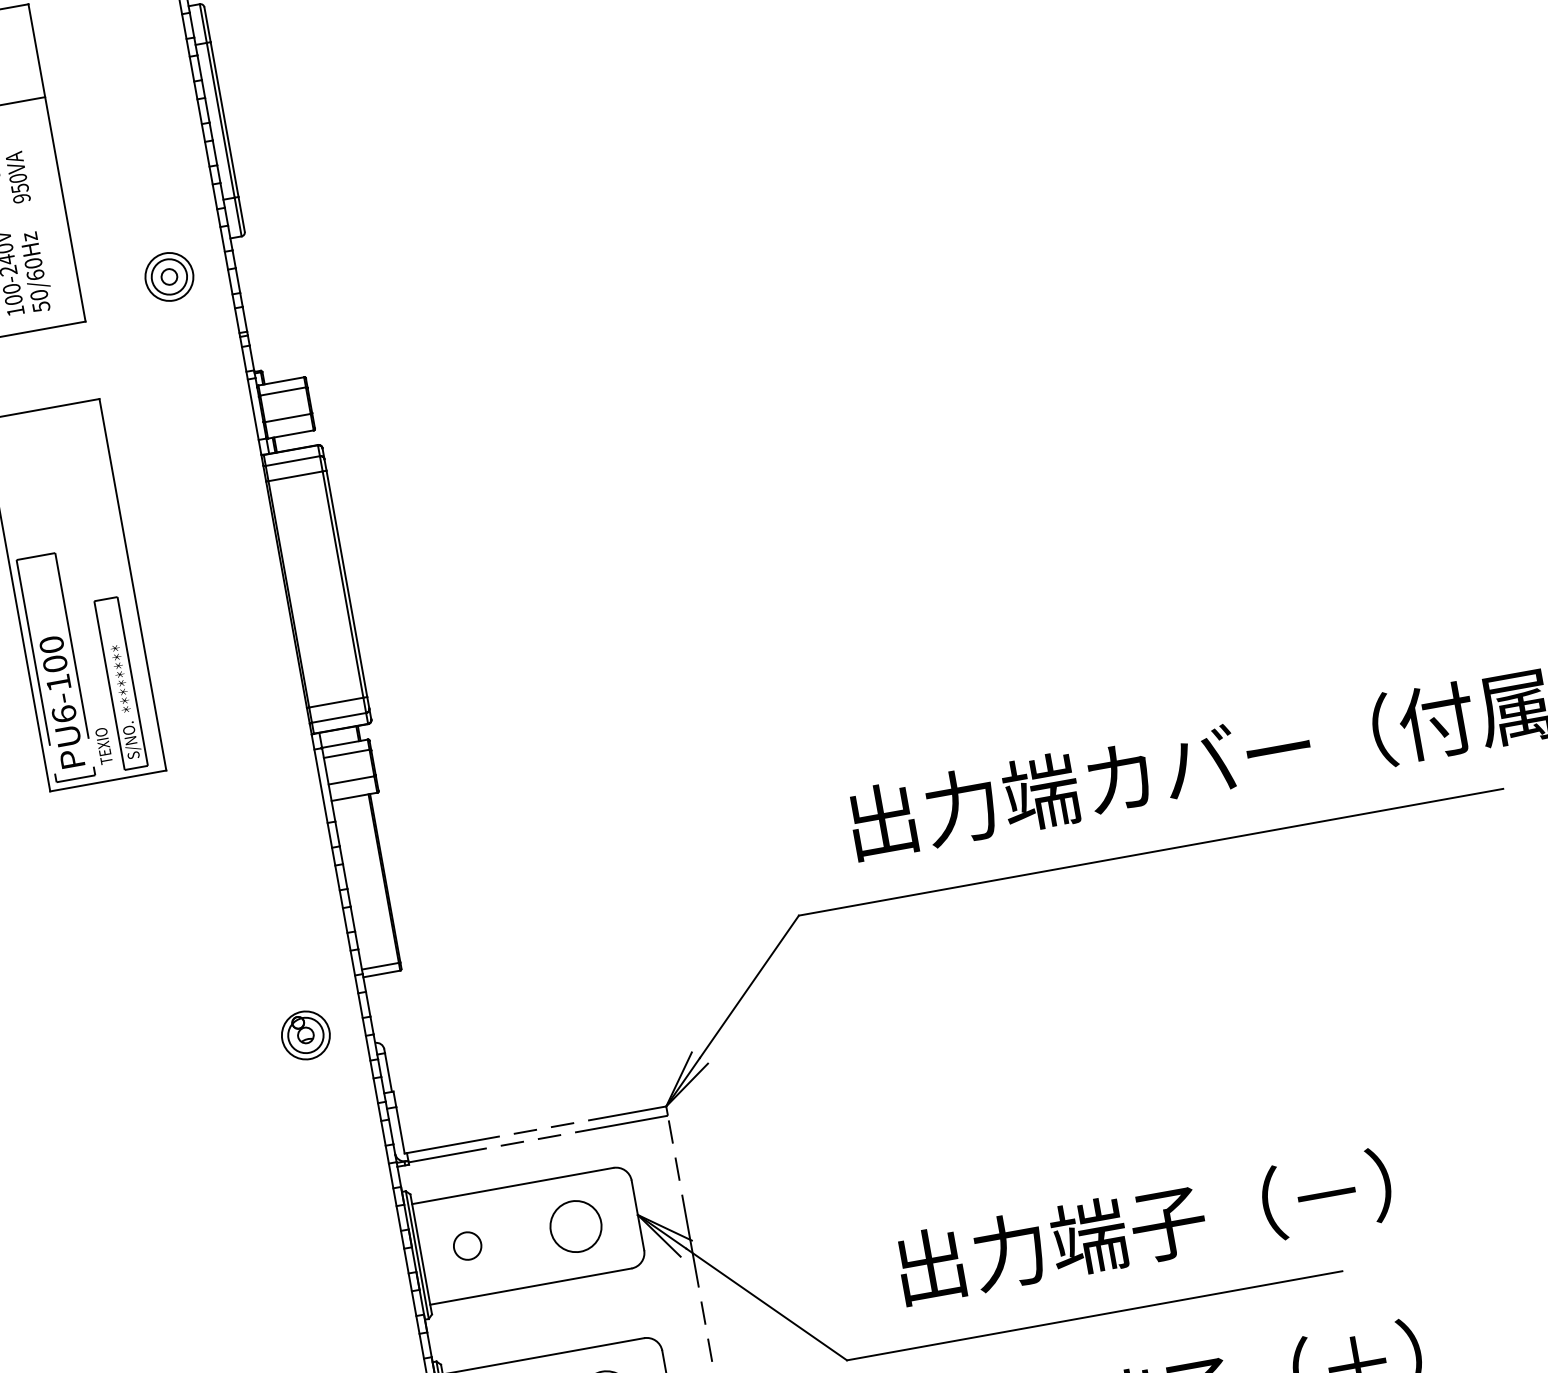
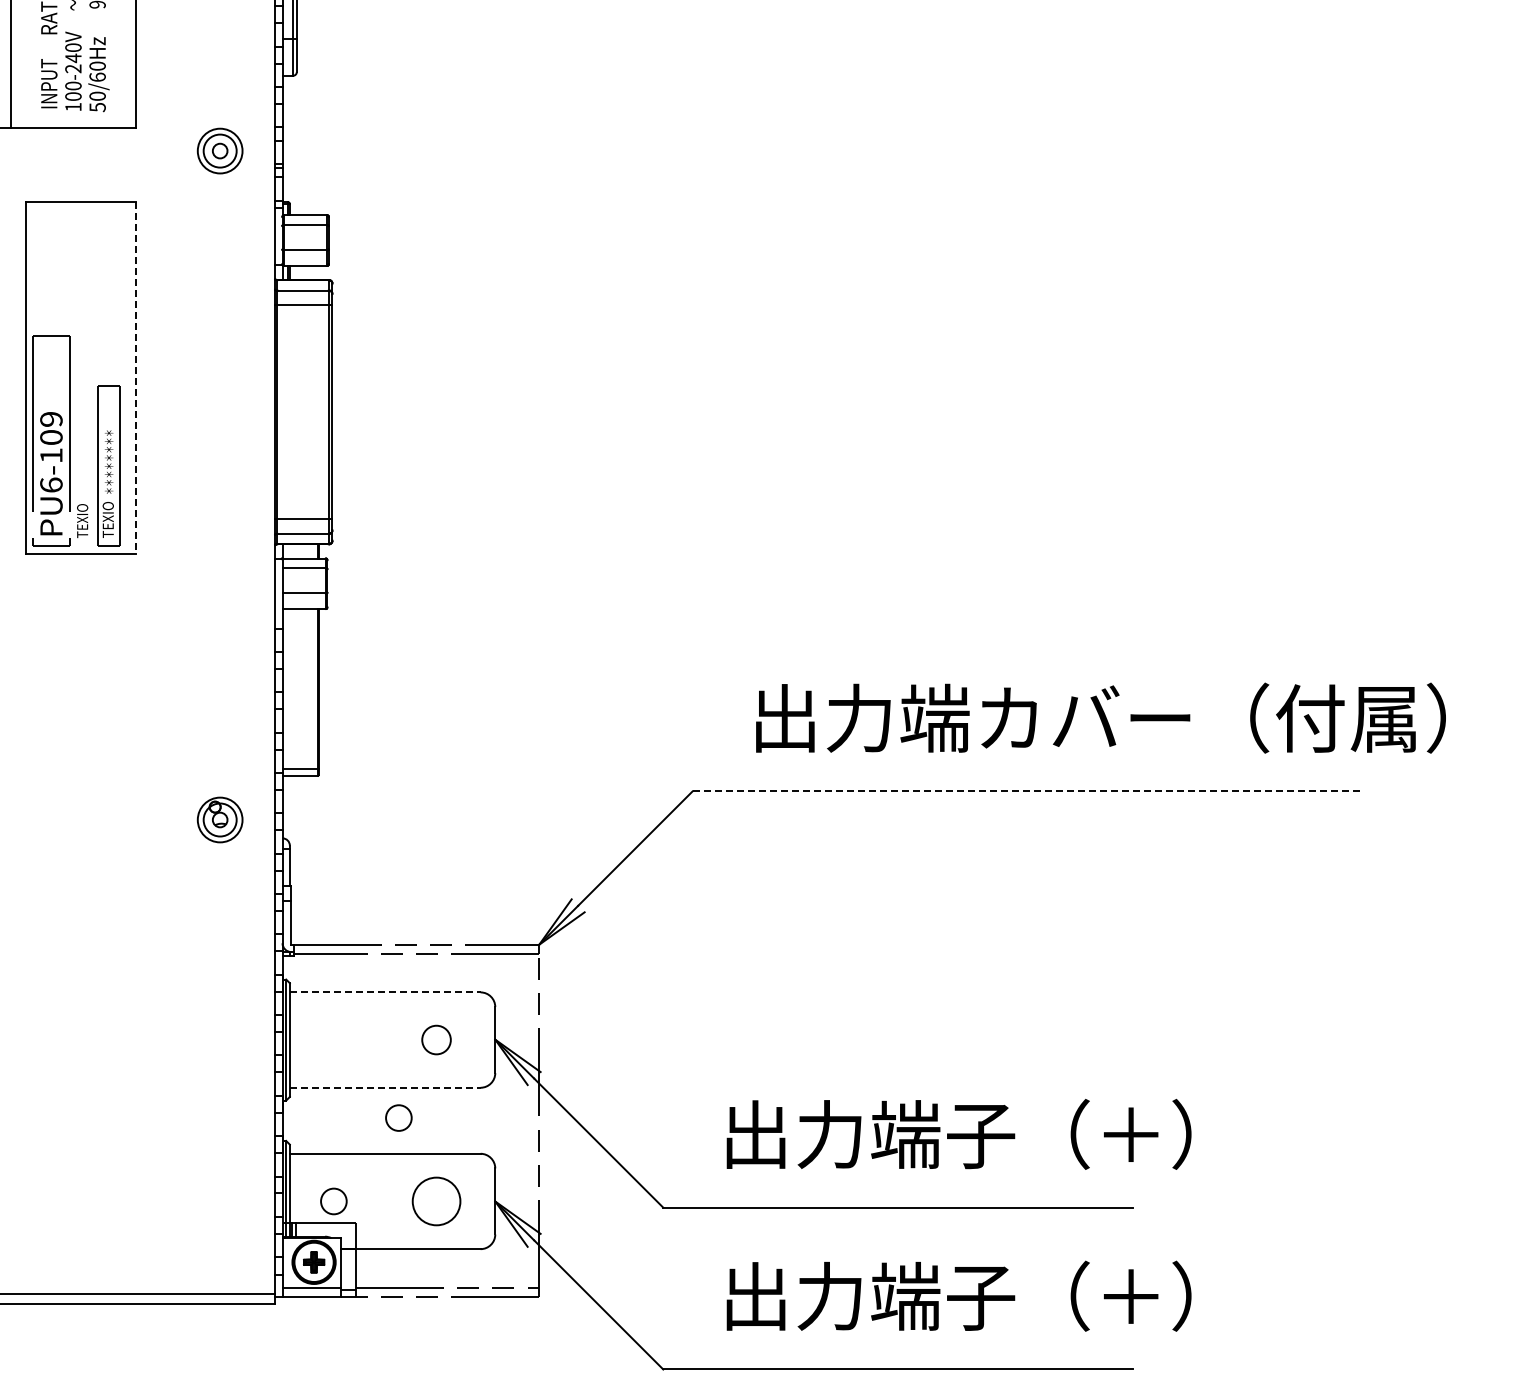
part: (168, 276) -> (219, 150), moved
line: (132, 585) -> (135, 378), solid -> dashed
text: (51, 643) -> (51, 418), PU6-100 -> PU6-109
text: (132, 739) -> (109, 519), S/NO. -> TEXIO
line: (1151, 852) -> (1026, 791), solid -> dashed
line: (513, 1186) -> (385, 992), solid -> dashed
text: (1326, 1194) -> (1130, 1134), 出力端子（－） -> 出力端子（＋）
circle: (575, 1225) -> (436, 1039), size x0.6
circle: (467, 1245) -> (398, 1117), moved
line: (531, 1286) -> (385, 1087), solid -> dashed

